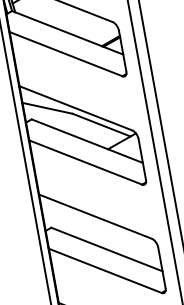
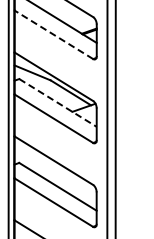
line: (65, 53) -> (53, 34), solid -> dashed
line: (88, 141) -> (58, 103), solid -> dashed

